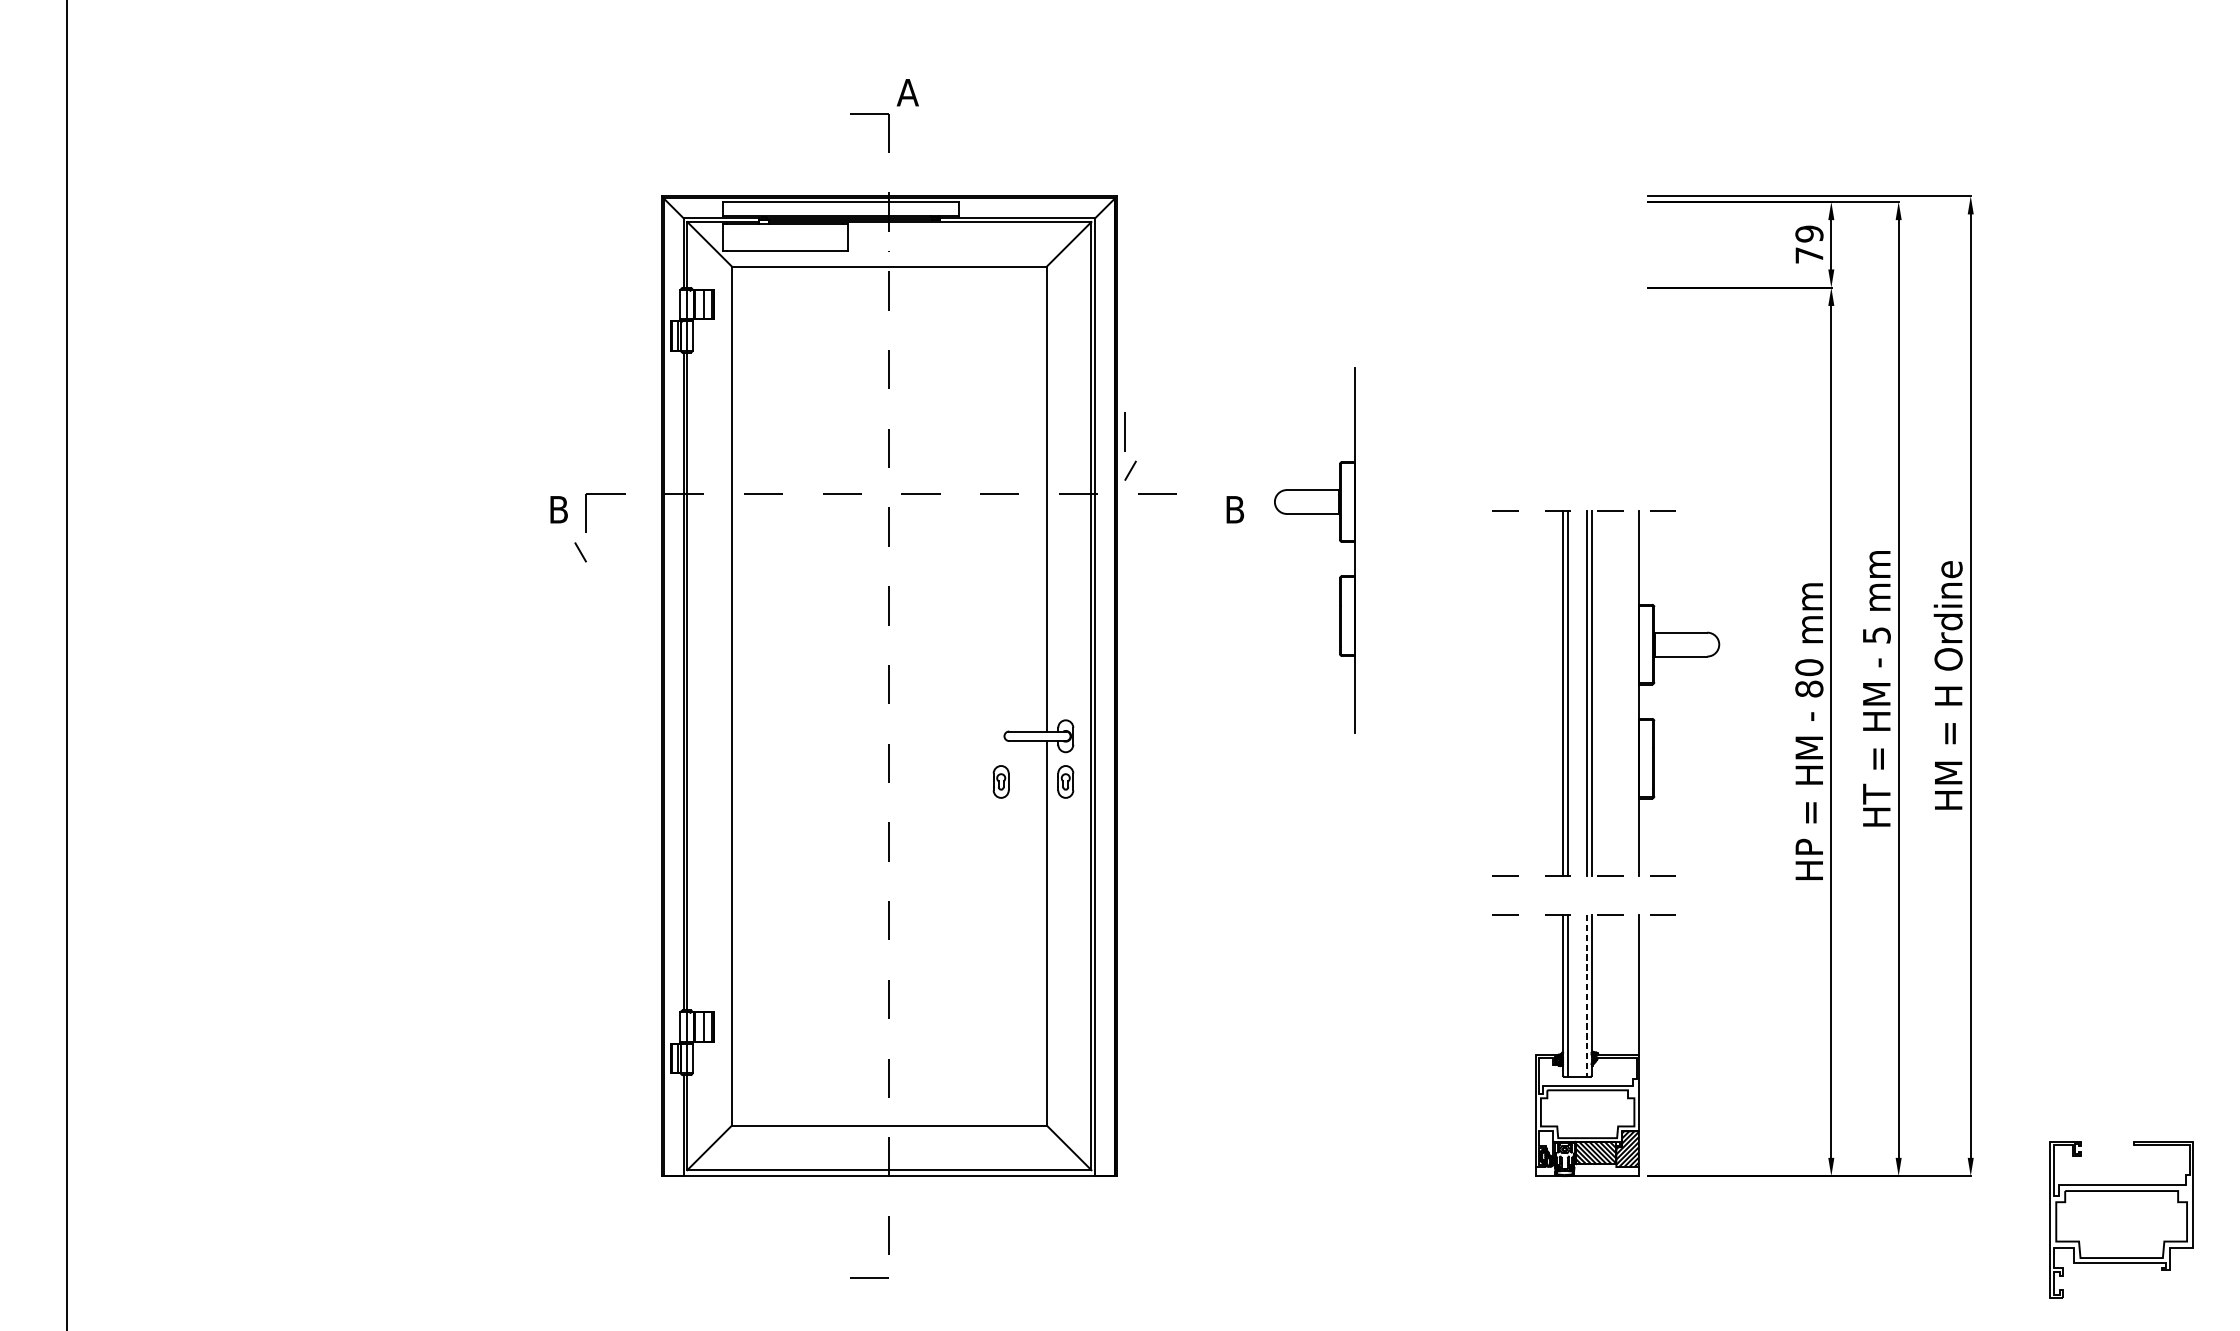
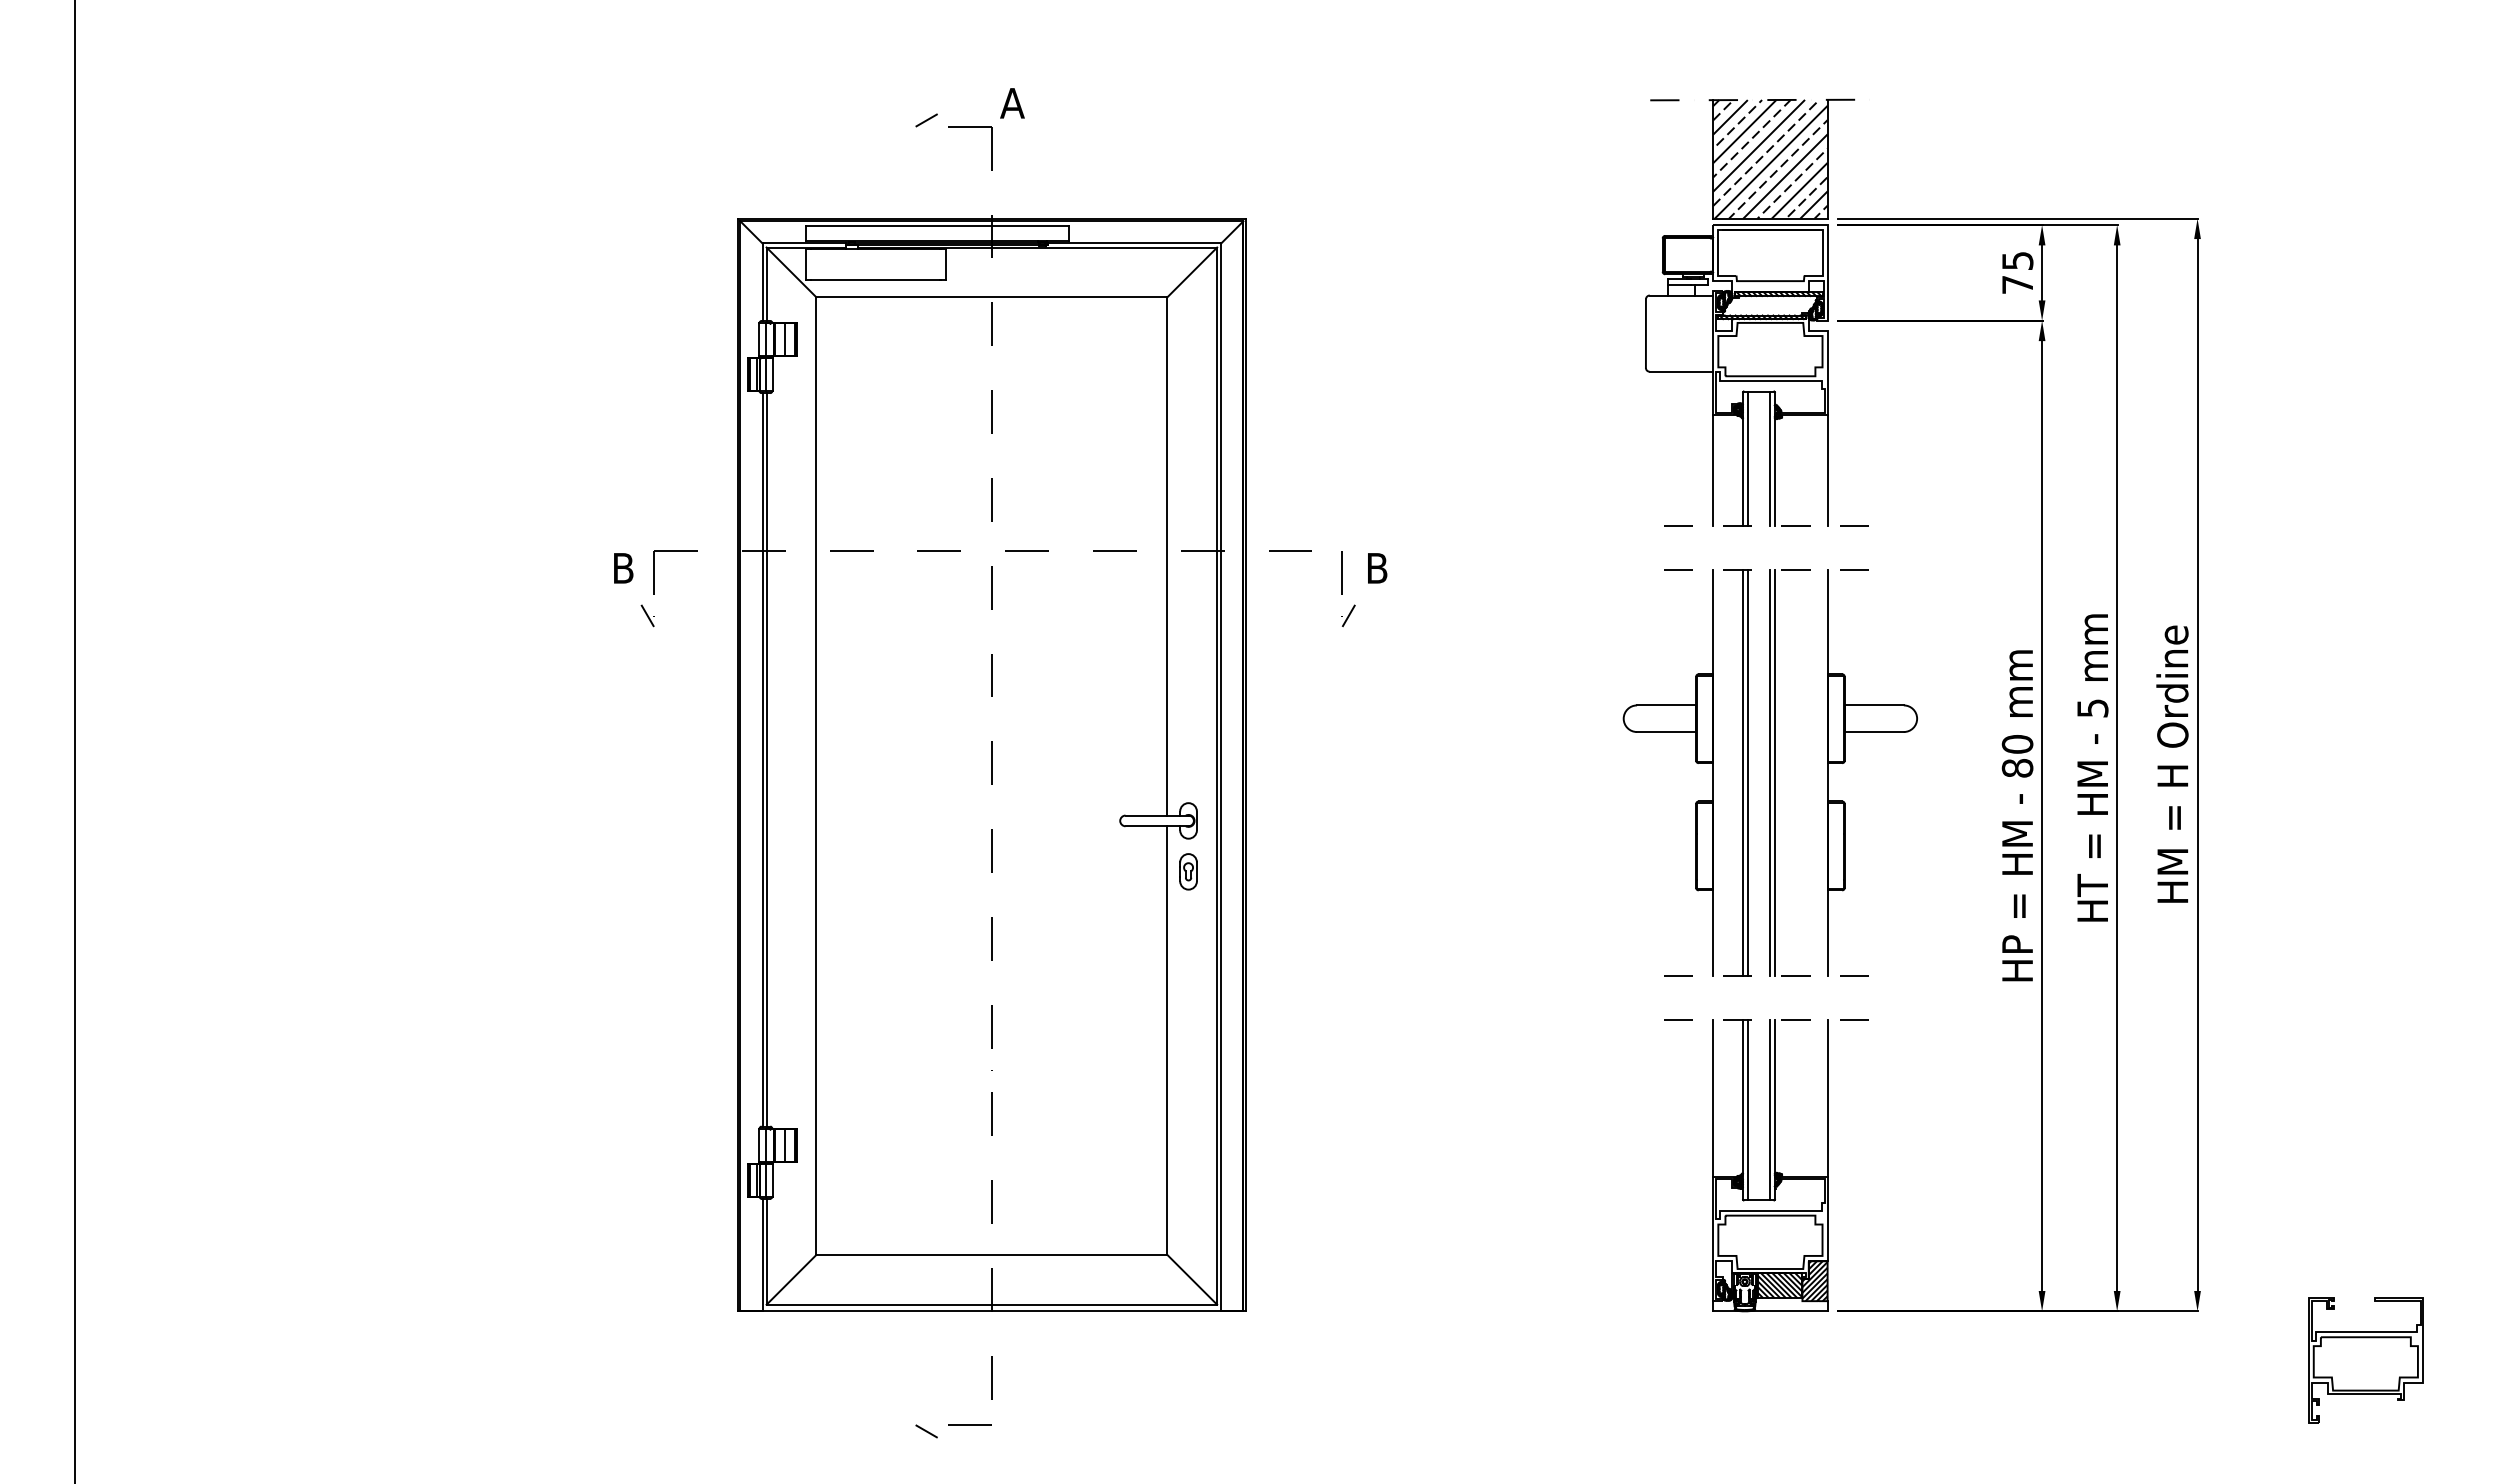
line: (830, 108) -> (926, 120), added
text: (1809, 233) -> (2017, 260), 79 -> 75
part: (1575, 280) -> (1756, 312), added
part: (1130, 447) -> (1348, 589), moved
part: (1339, 541) -> (1695, 762), moved
part: (1001, 781) -> (1116, 871), removed
line: (1536, 985) -> (1713, 1098), added
line: (1586, 996) -> (1769, 1110), dashed -> solid
part: (2121, 1220) -> (2365, 1360), size x0.71
line: (830, 1283) -> (926, 1431), added

